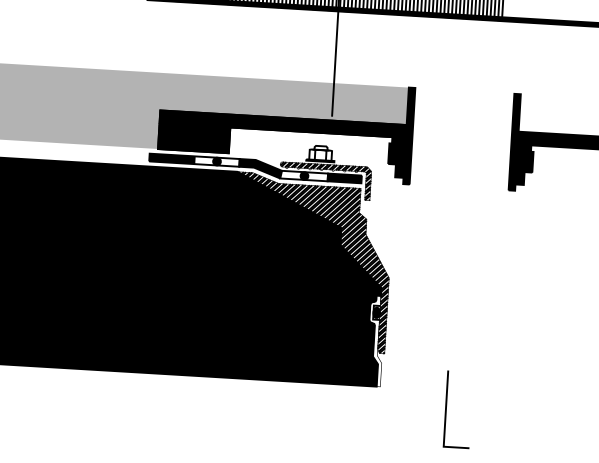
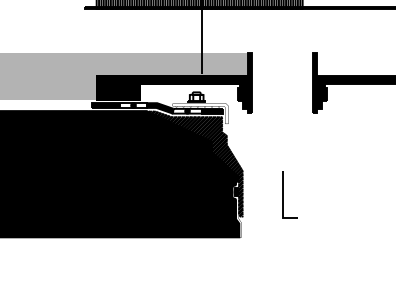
hatch: (325, 180) -> (200, 113), removed
line: (447, 409) -> (283, 194), moved

